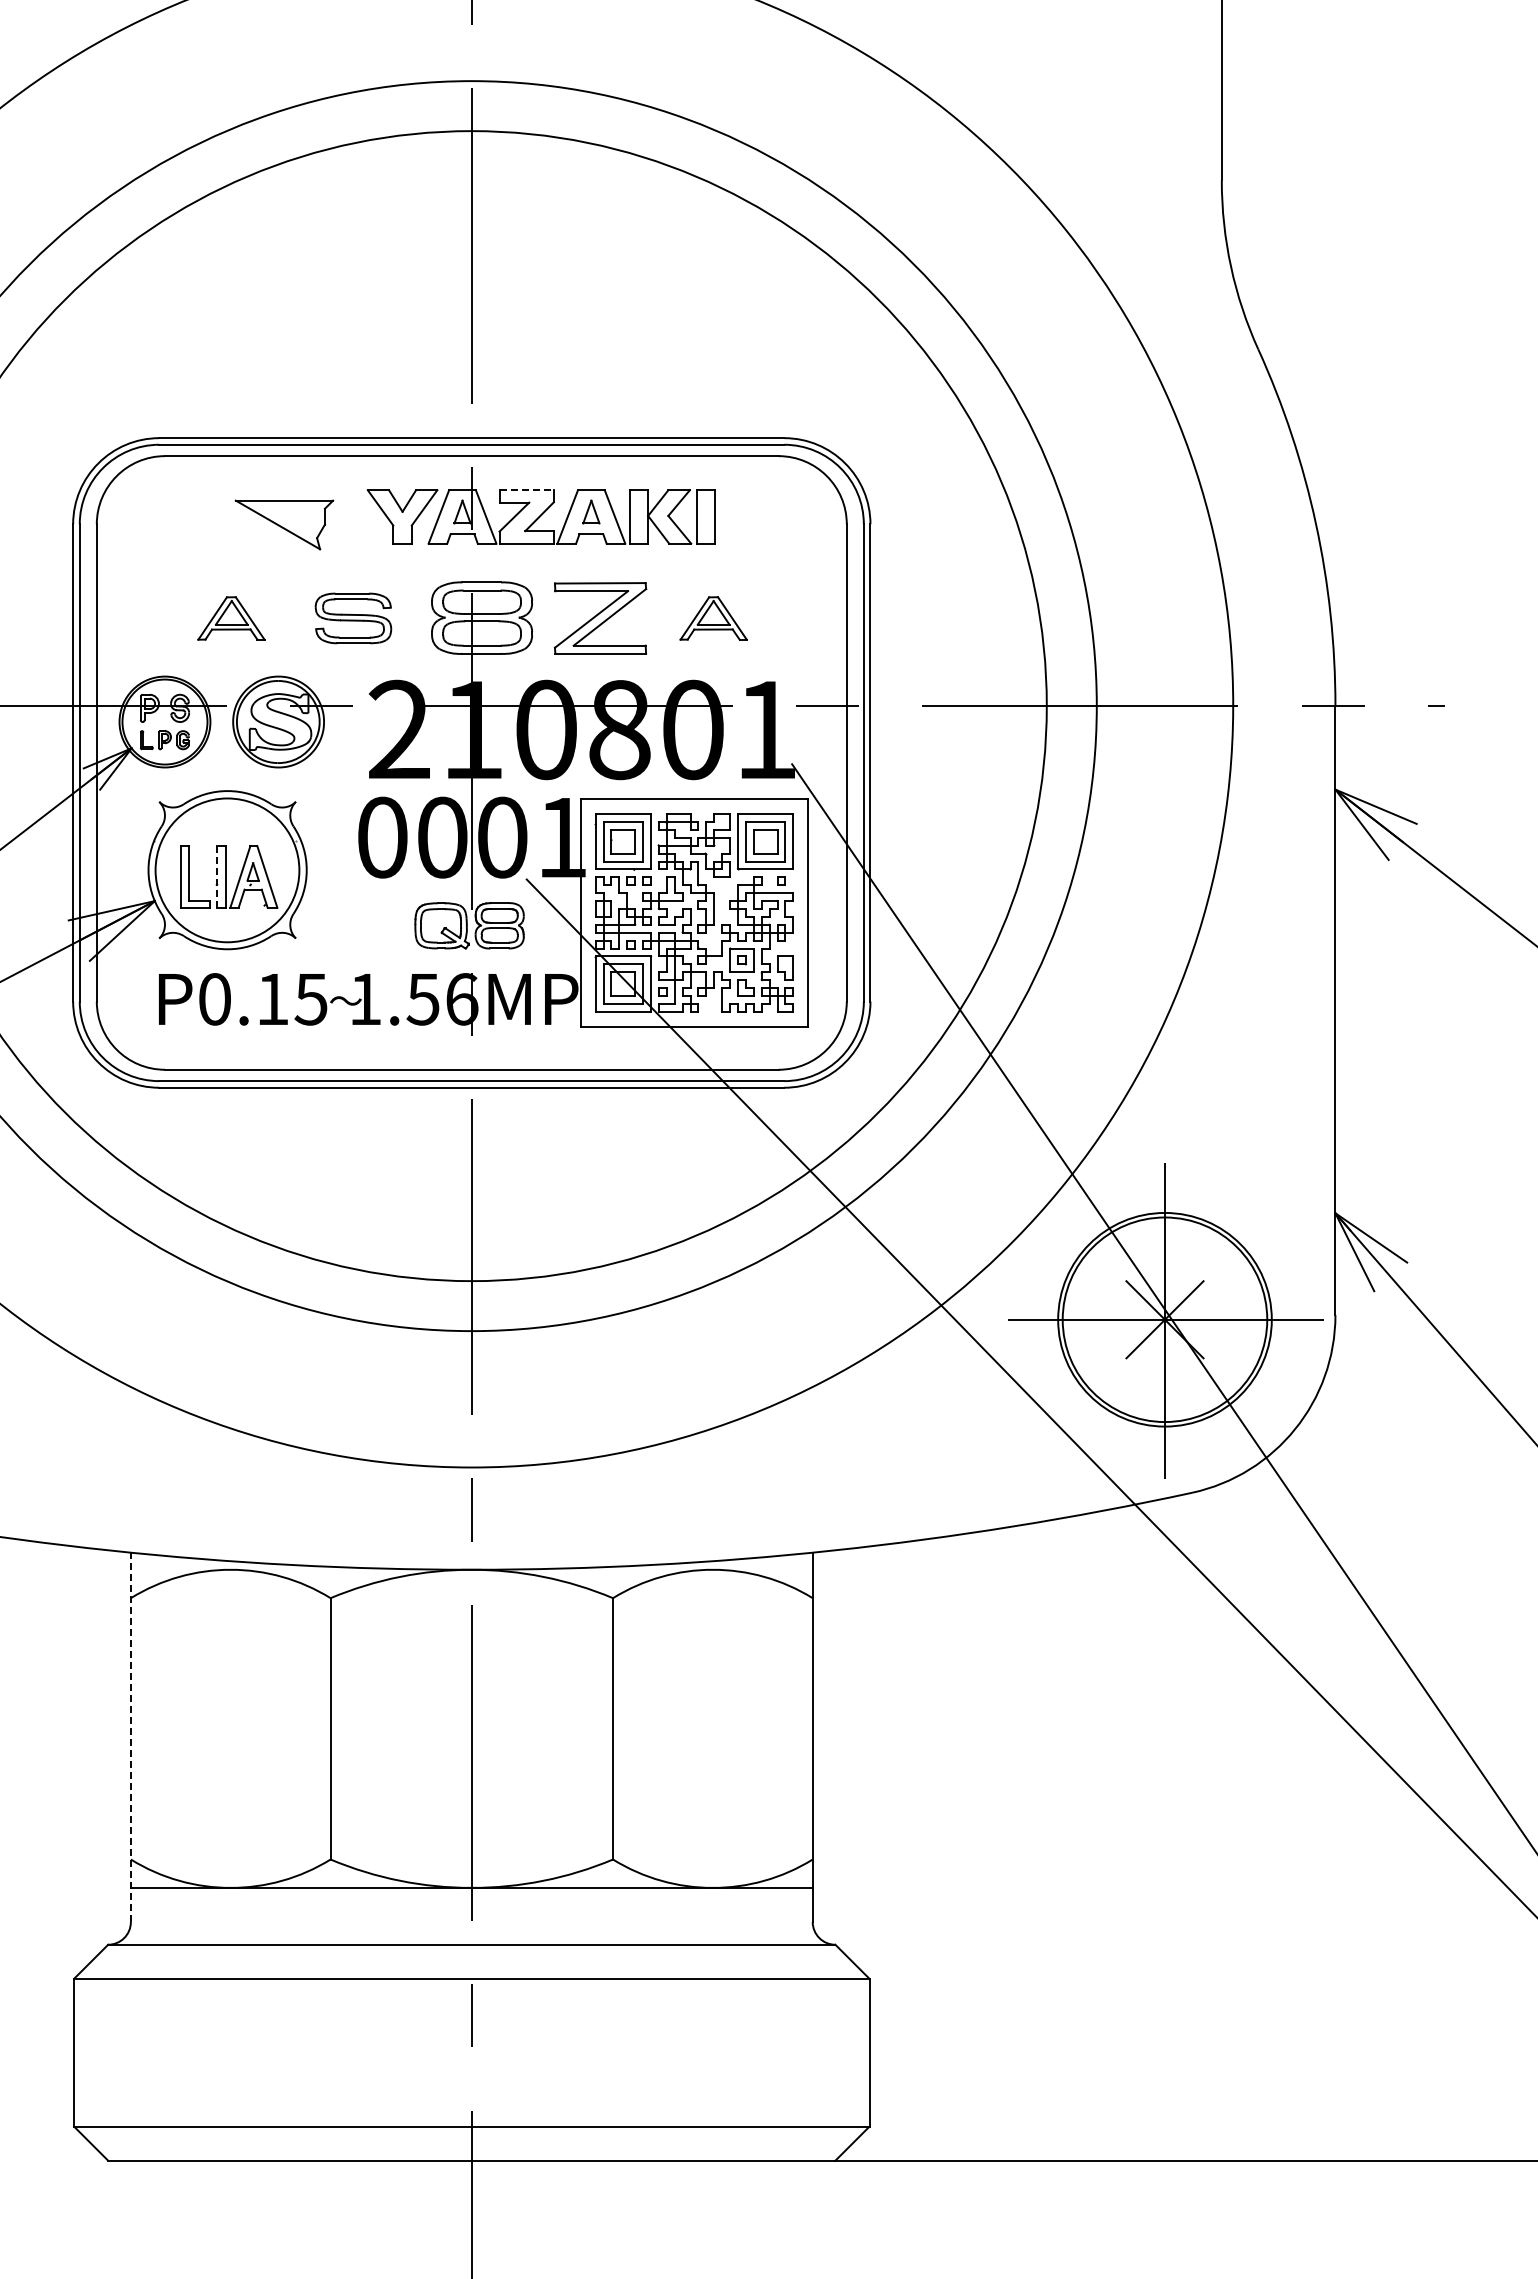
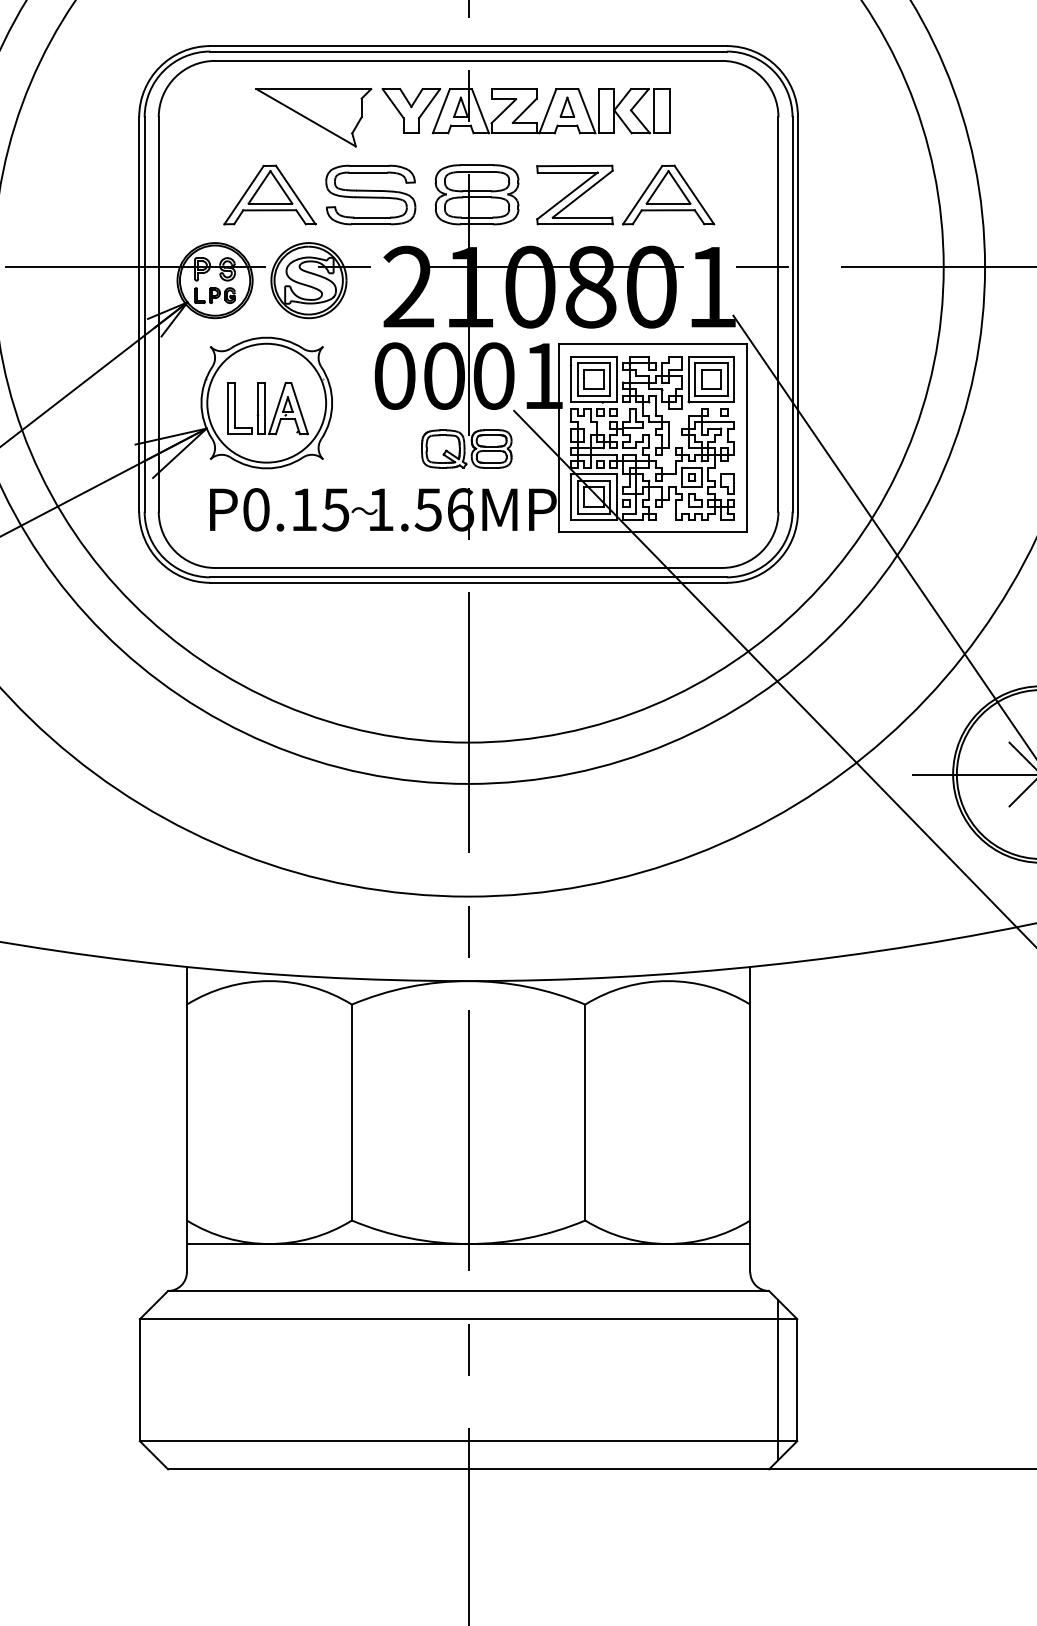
line: (527, 490) -> (514, 89), dashed -> solid
part: (284, 524) -> (313, 117), size x1.43
part: (231, 618) -> (270, 195), size x1.67
part: (353, 618) -> (370, 195), size x1.43
part: (713, 618) -> (668, 195), size x1.67
line: (216, 876) -> (257, 408), dashed -> solid
line: (130, 1737) -> (186, 1119), dashed -> solid
line: (846, 2052) -> (778, 1379), added

